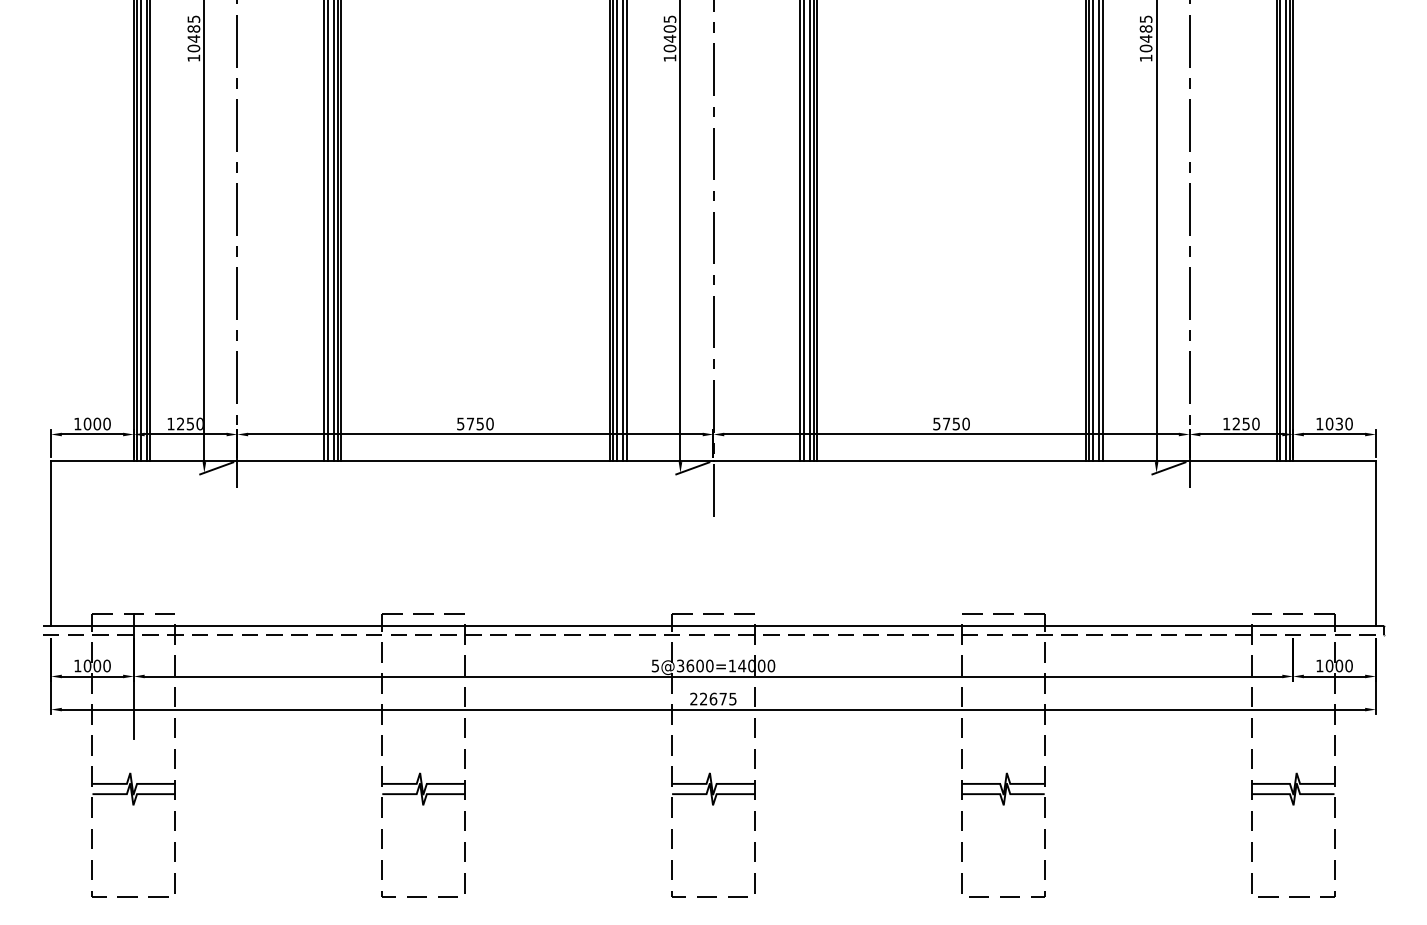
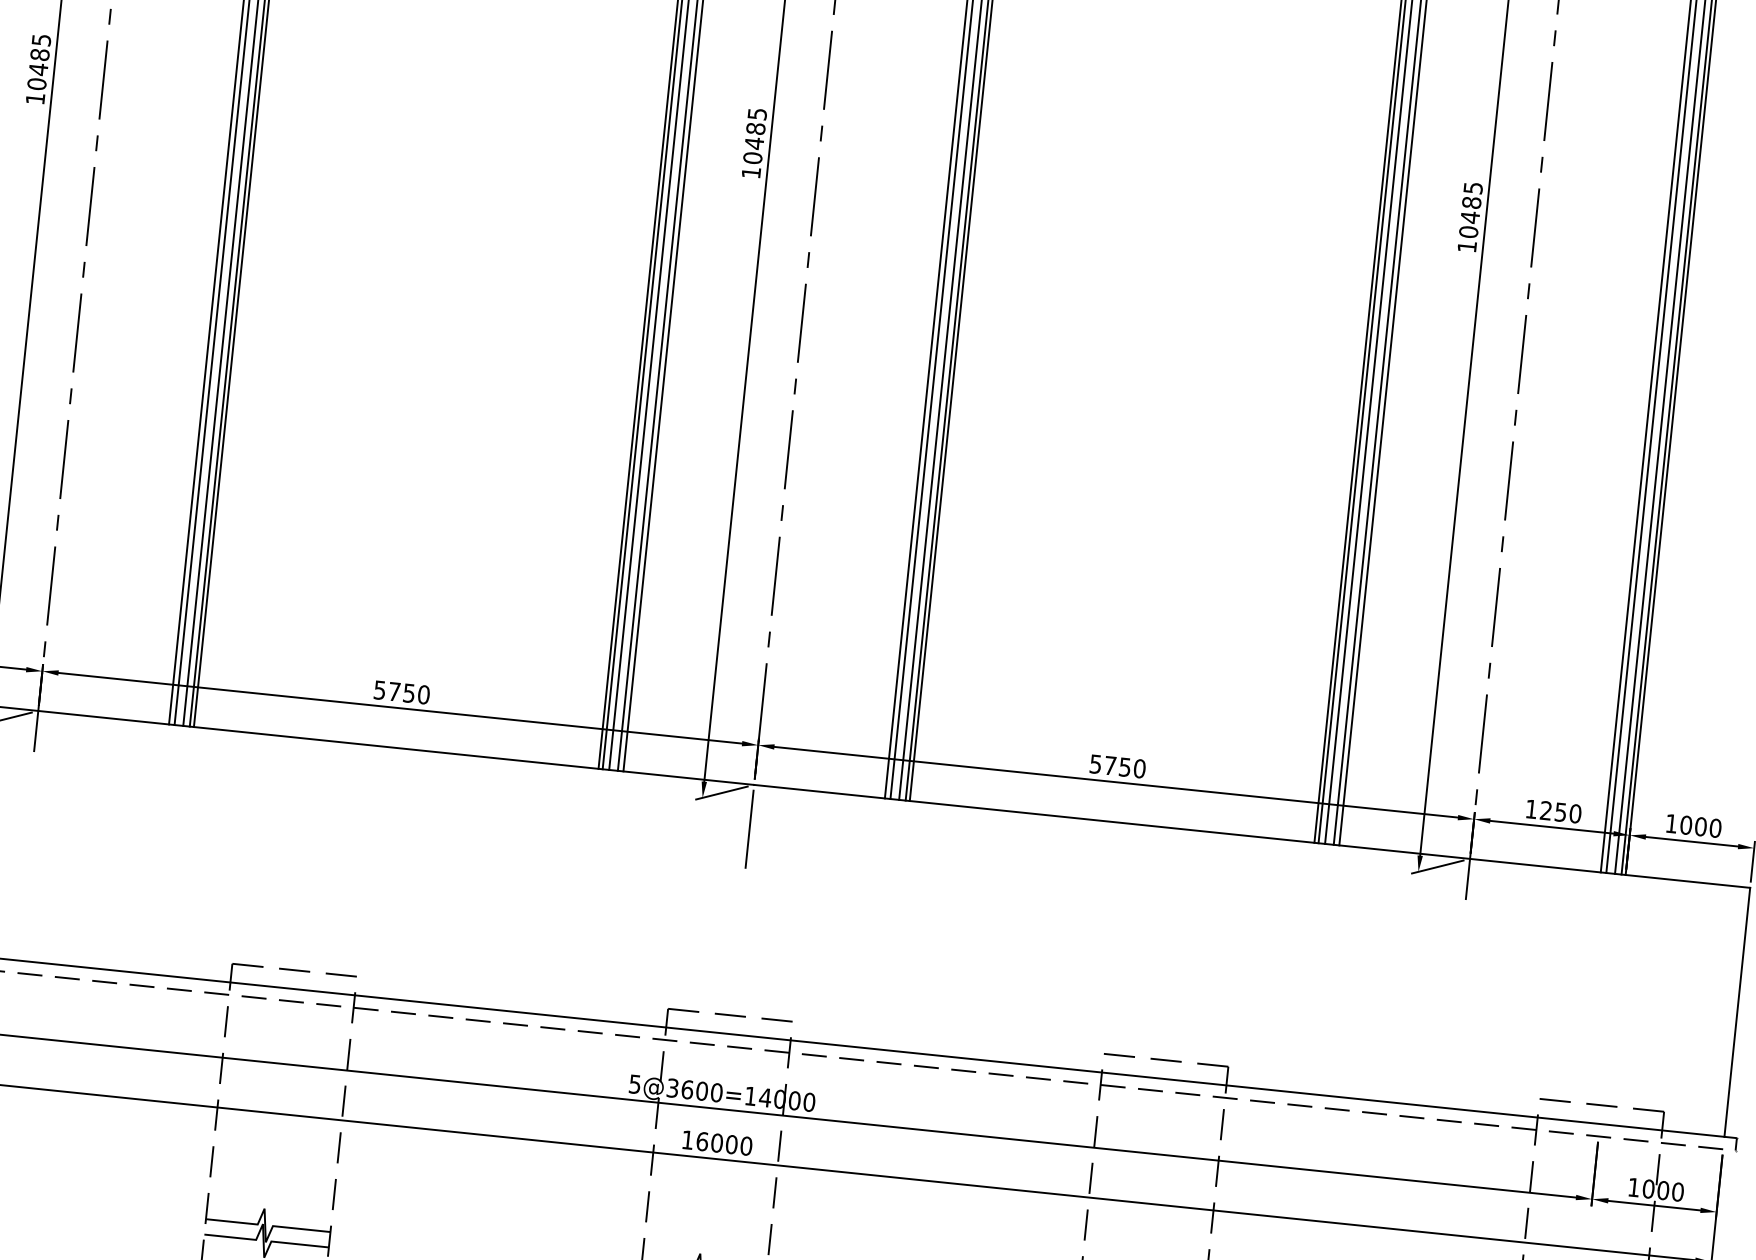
text: (670, 28) -> (756, 128), 10405 -> 10485
text: (1339, 423) -> (1701, 826), 1030 -> 1000
text: (713, 698) -> (717, 1142), 22675 -> 16000

